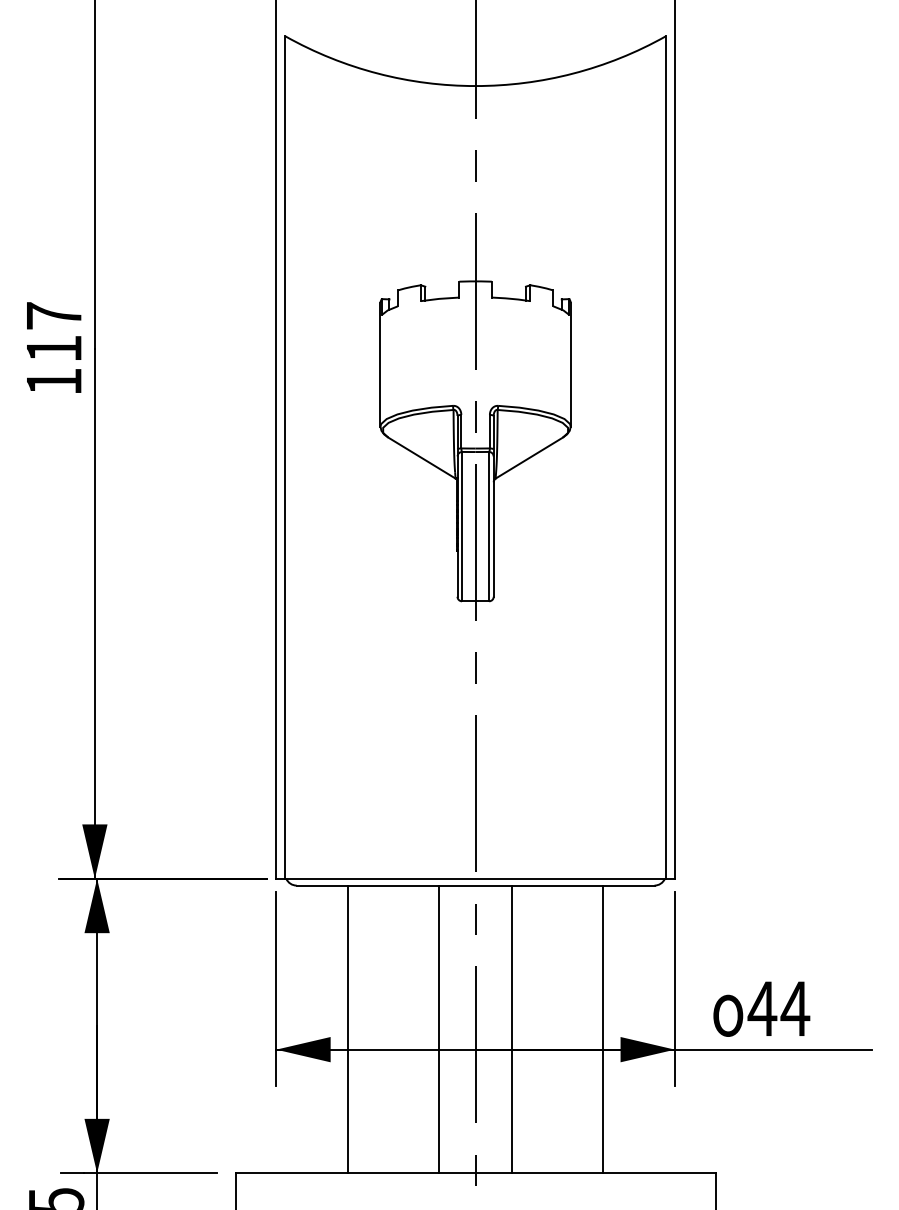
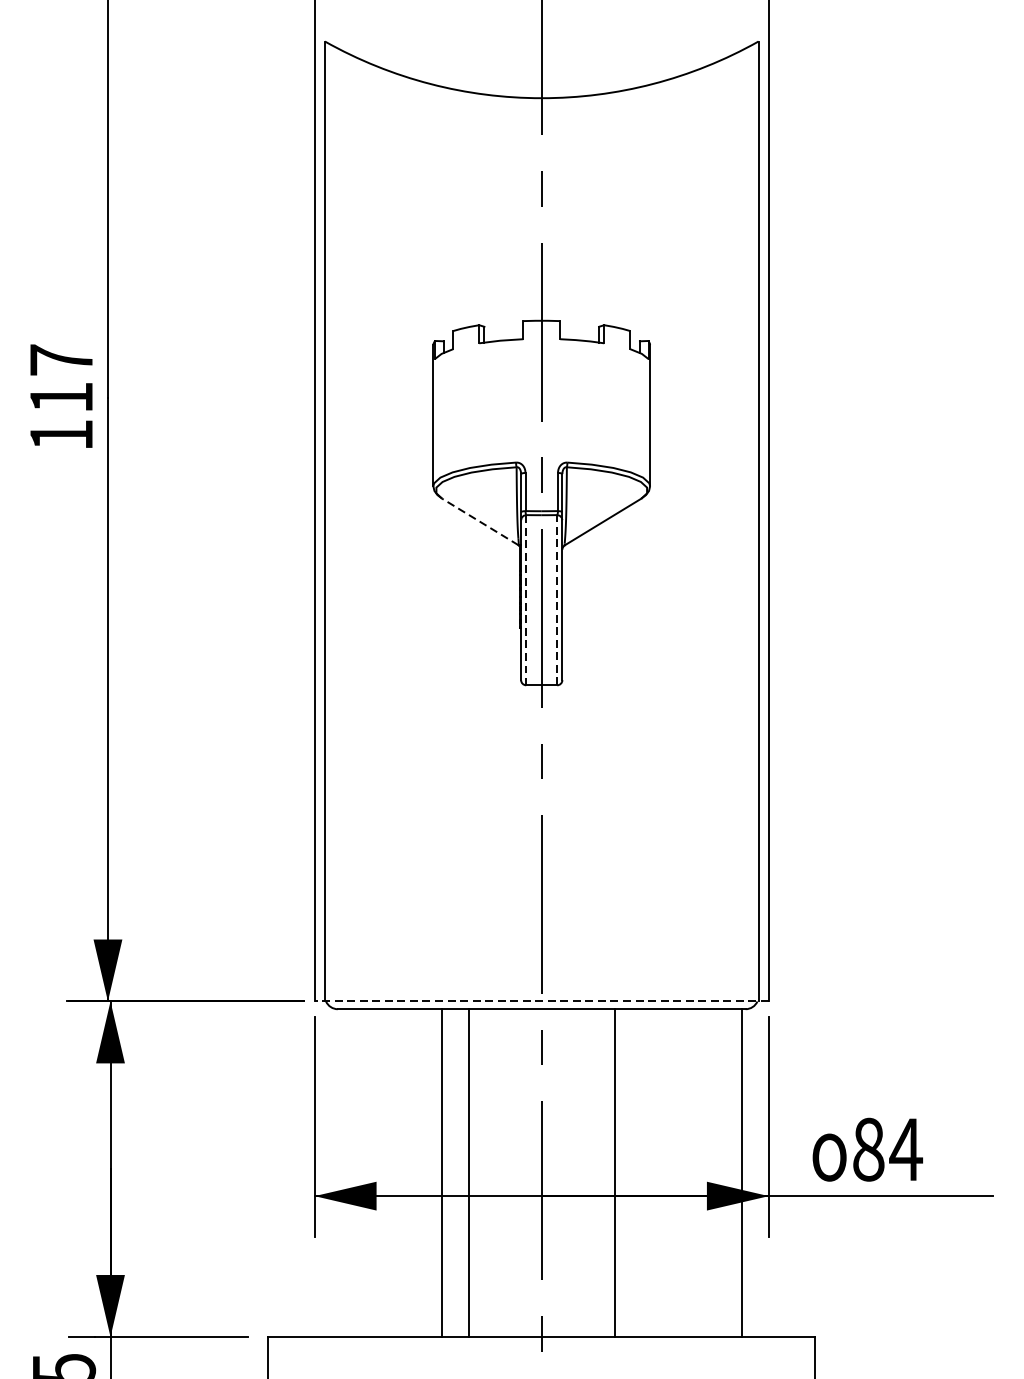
line: (421, 457) -> (480, 521), solid -> dashed
line: (462, 526) -> (526, 600), solid -> dashed
line: (489, 526) -> (557, 600), solid -> dashed
line: (475, 878) -> (541, 1001), solid -> dashed
text: (762, 1008) -> (868, 1149), 44 -> 84
line: (347, 1029) -> (441, 1173), moved
line: (439, 1029) -> (468, 1173), moved
line: (511, 1029) -> (614, 1173), moved
line: (603, 1029) -> (742, 1173), moved

